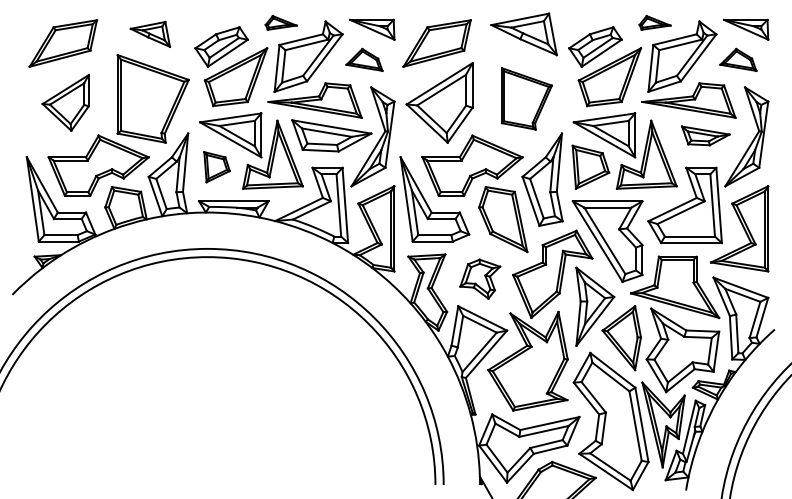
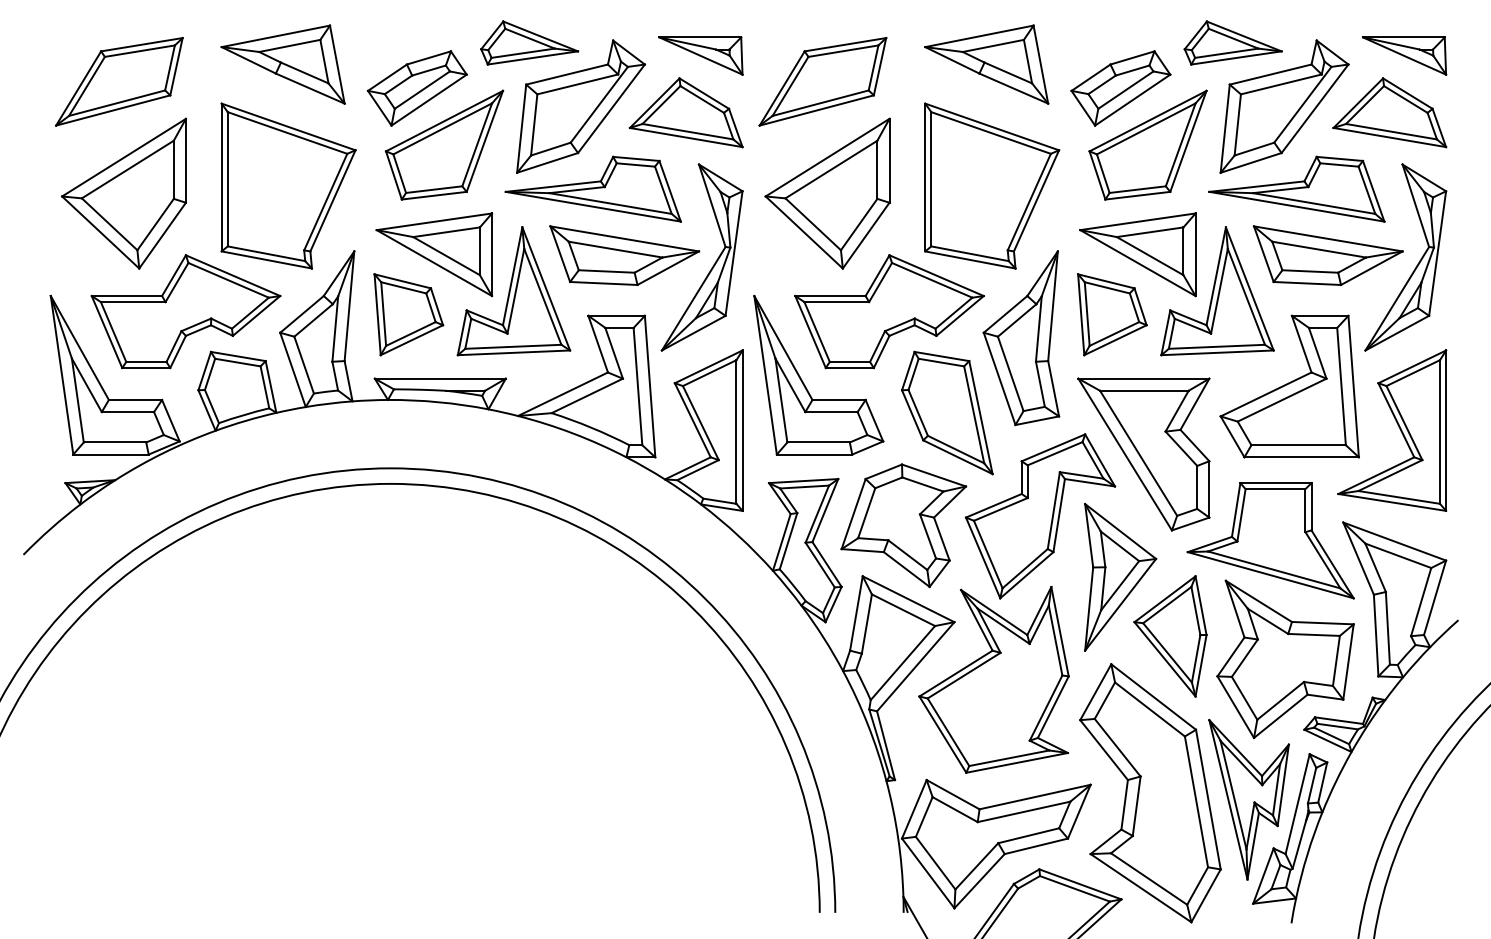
part: (280, 22) -> (528, 42), size x1.67
part: (654, 22) -> (1232, 42), size x1.67
part: (150, 34) -> (283, 64), size x1.67
part: (364, 59) -> (686, 111), size x1.67
part: (738, 59) -> (1390, 111), size x1.67
part: (526, 98) -> (991, 185), size x1.43
part: (65, 102) -> (123, 192), size x1.43
part: (705, 135) -> (1328, 254), size x1.67
part: (216, 166) -> (407, 313), size x1.43
part: (480, 278) -> (904, 524), size x1.67

